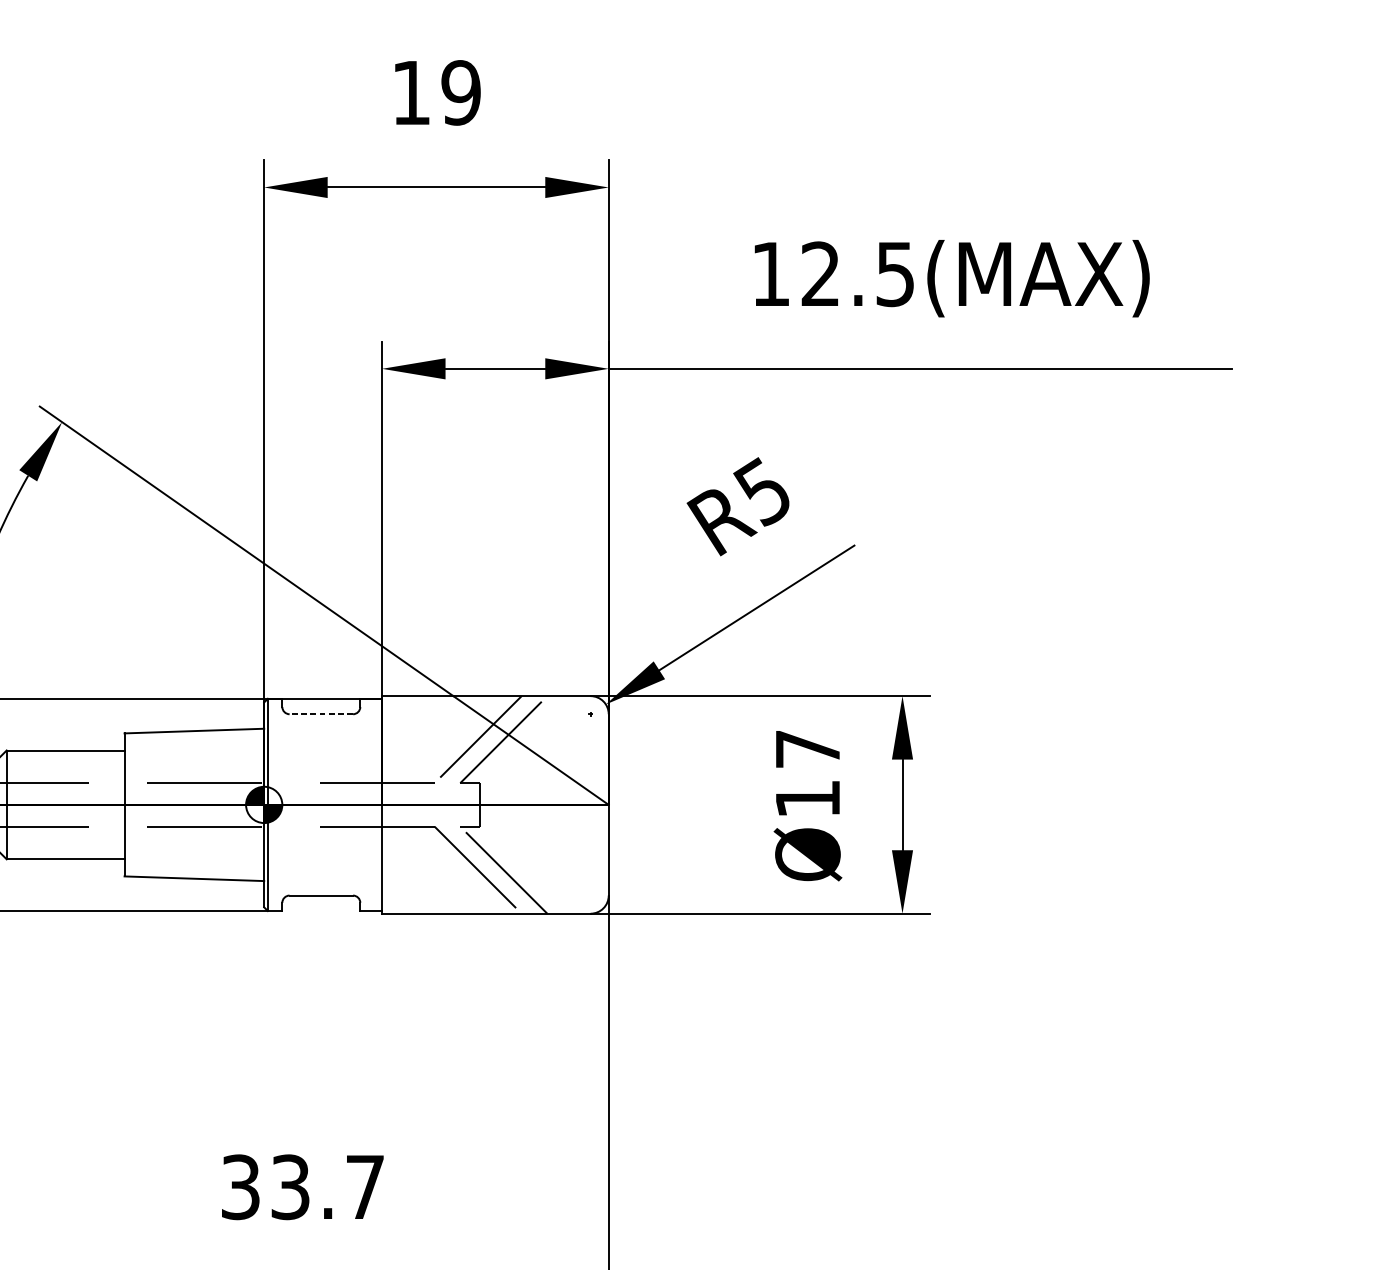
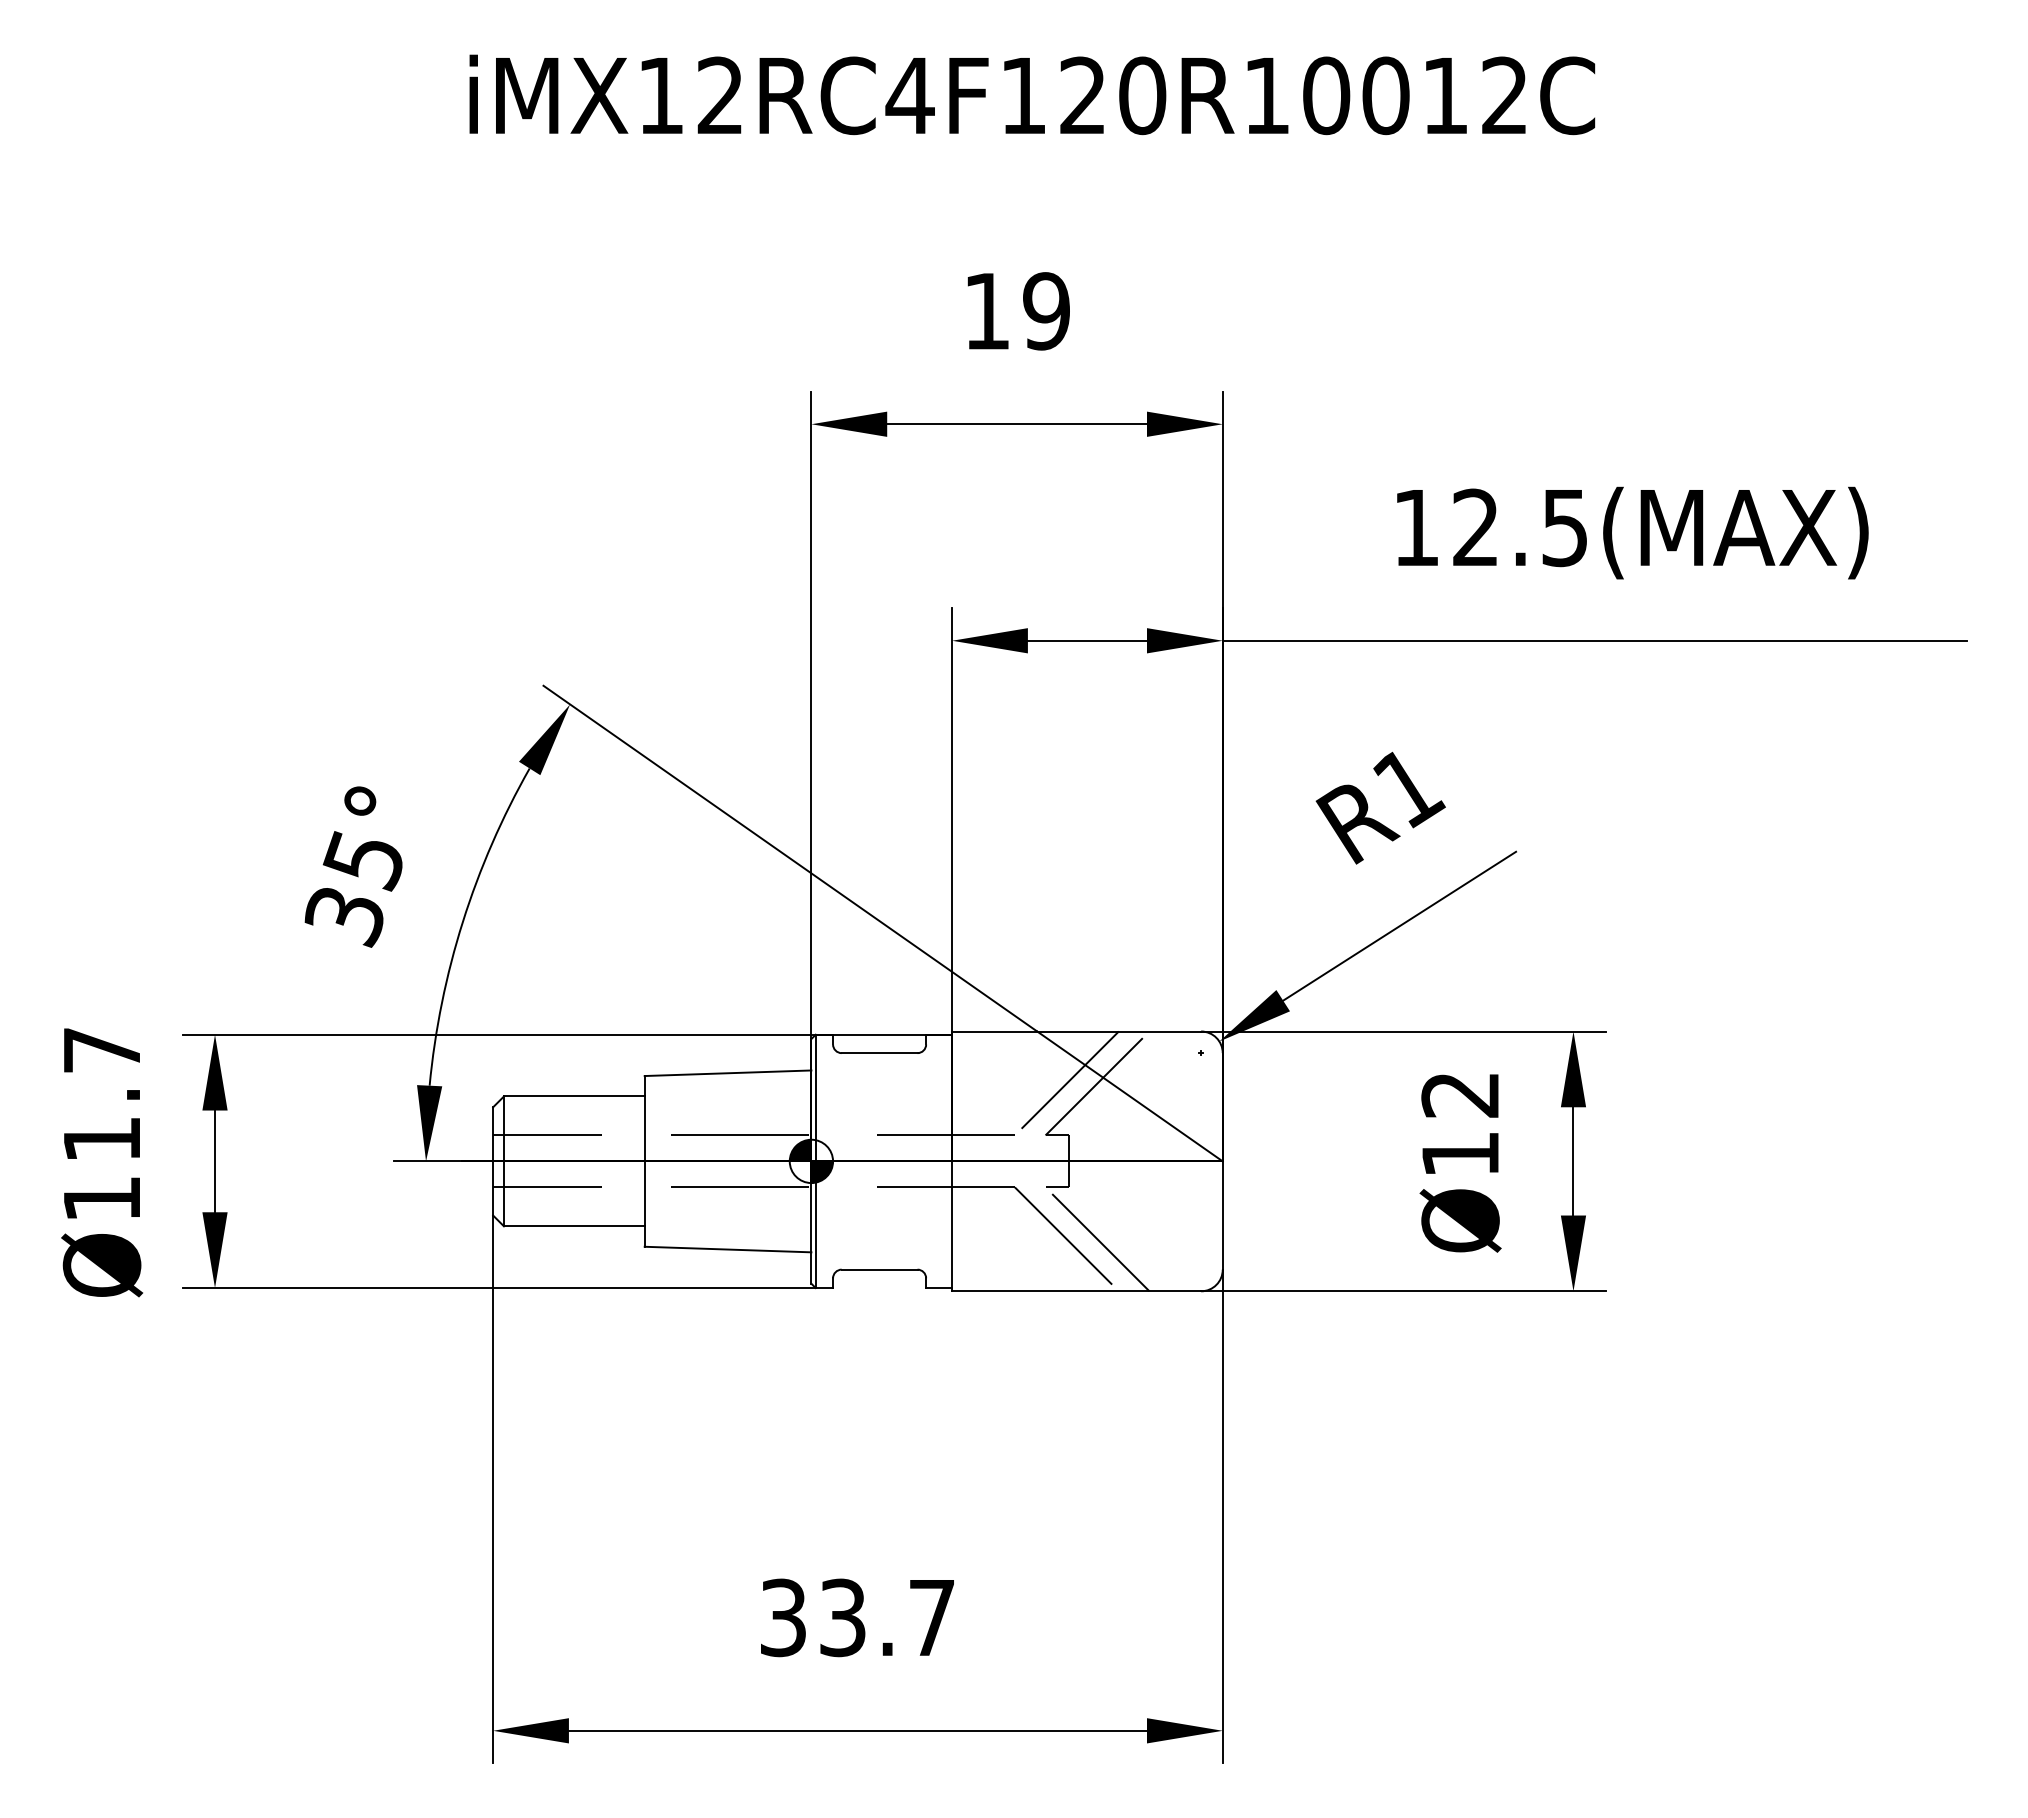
text: (764, 491) -> (1408, 787), R5 -> R1
line: (321, 714) -> (879, 1053), dashed -> solid
text: (807, 749) -> (1459, 1095), Ø17 -> Ø12

